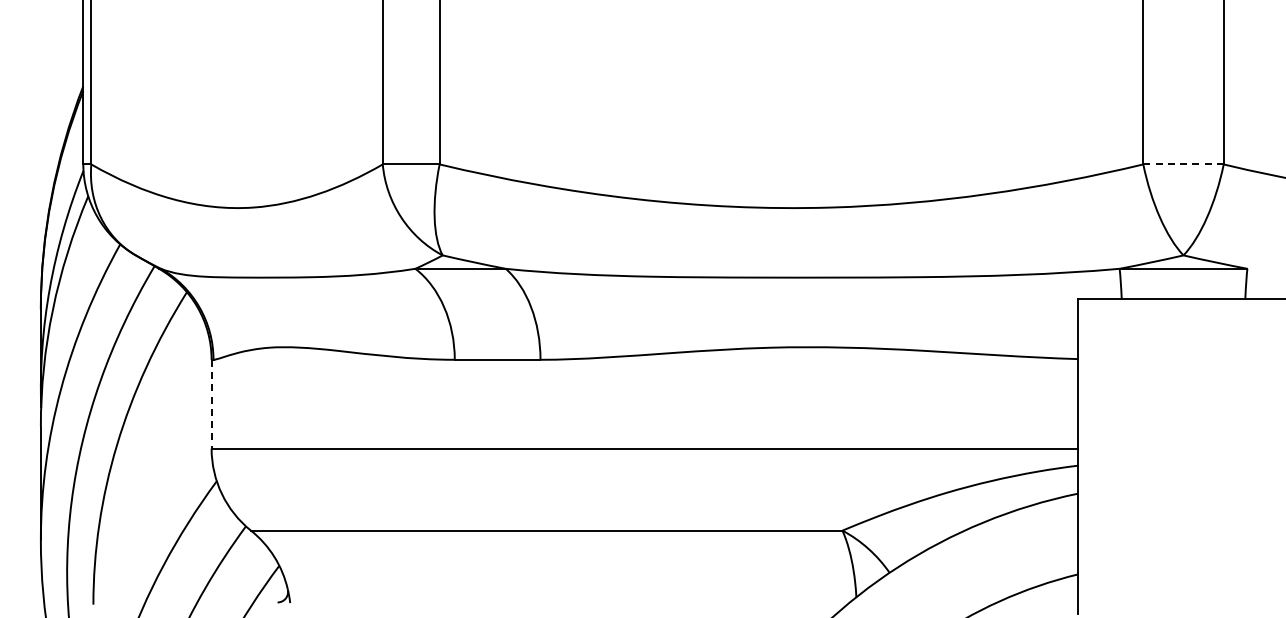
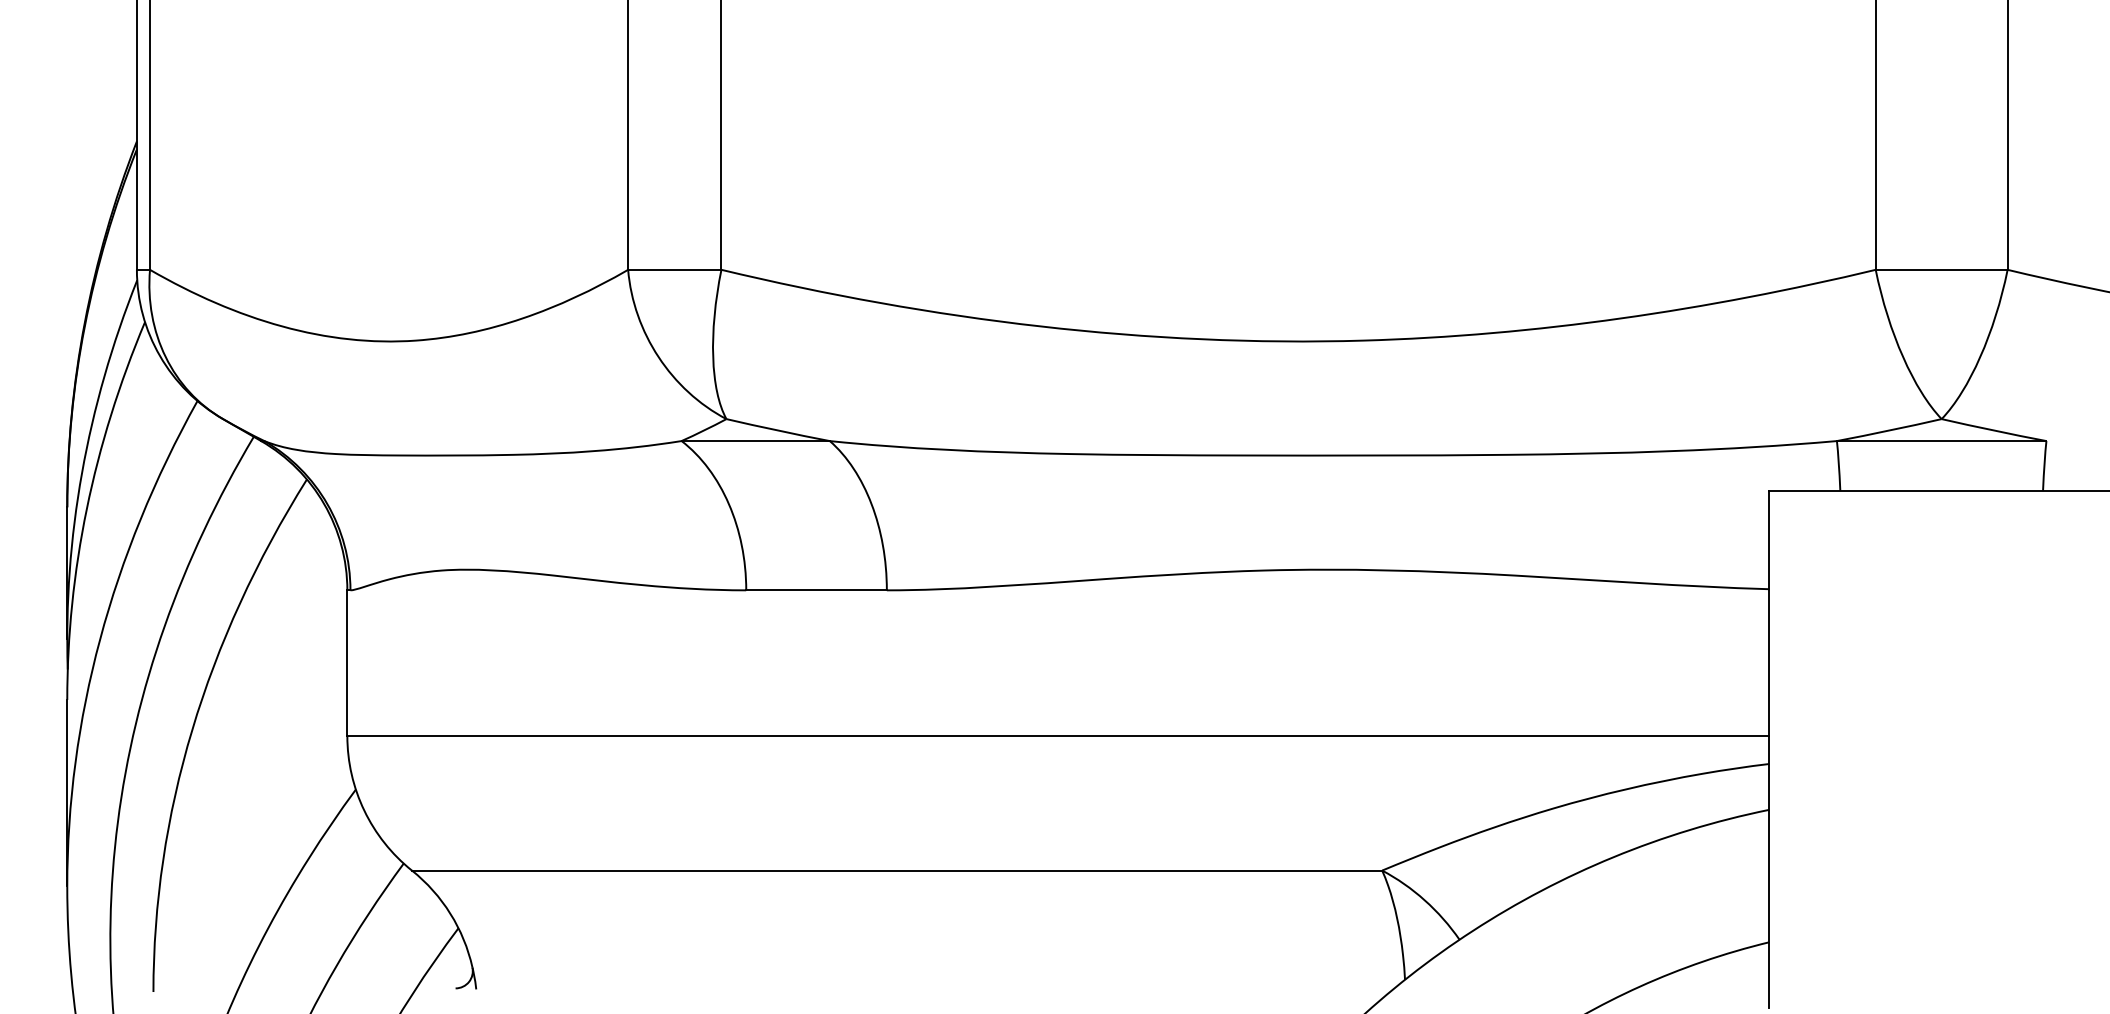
line: (1184, 164) -> (1943, 269), dashed -> solid
line: (211, 404) -> (347, 663), dashed -> solid

